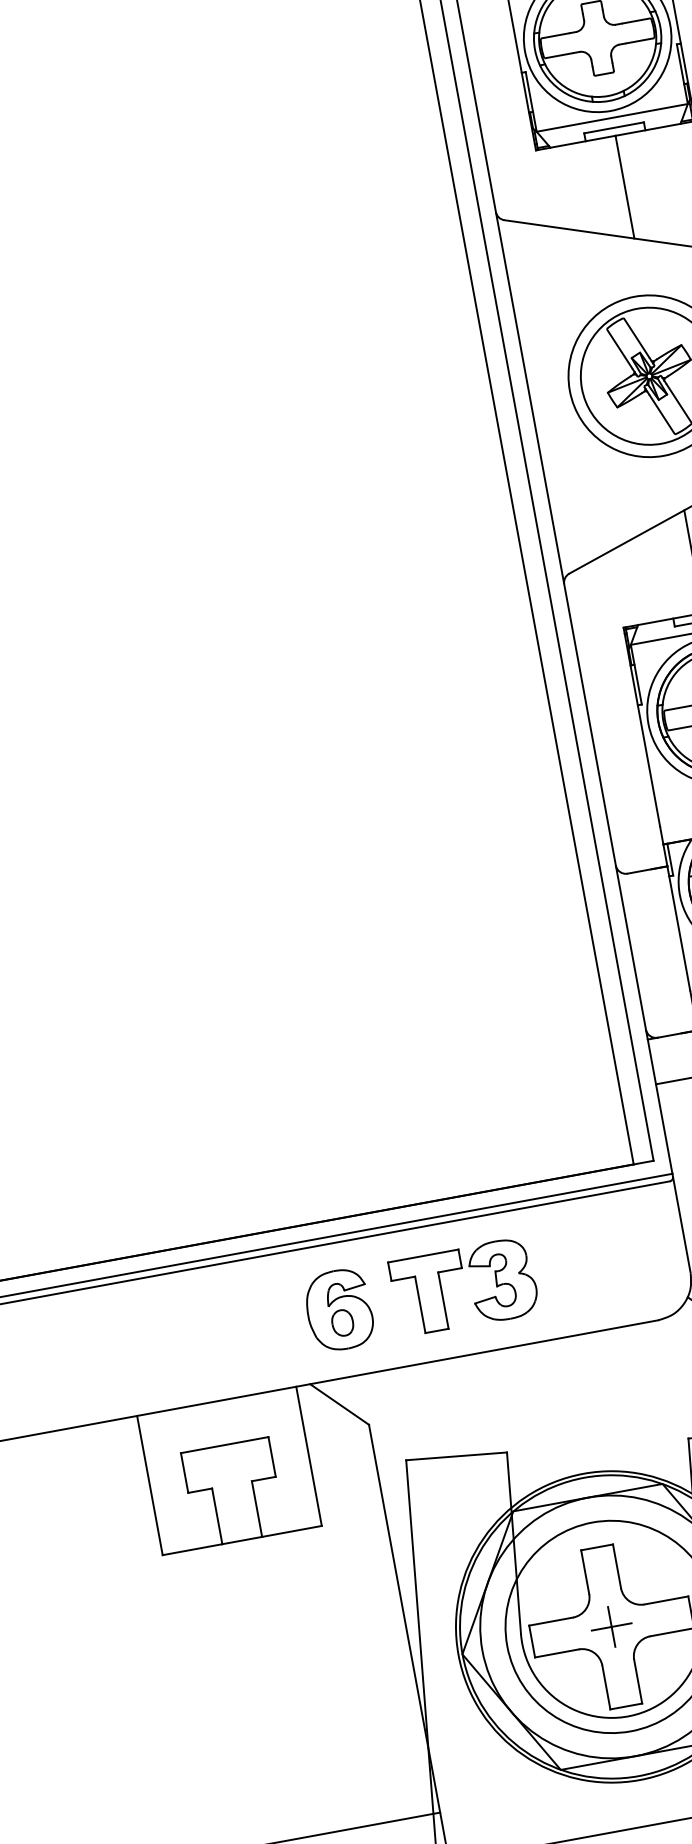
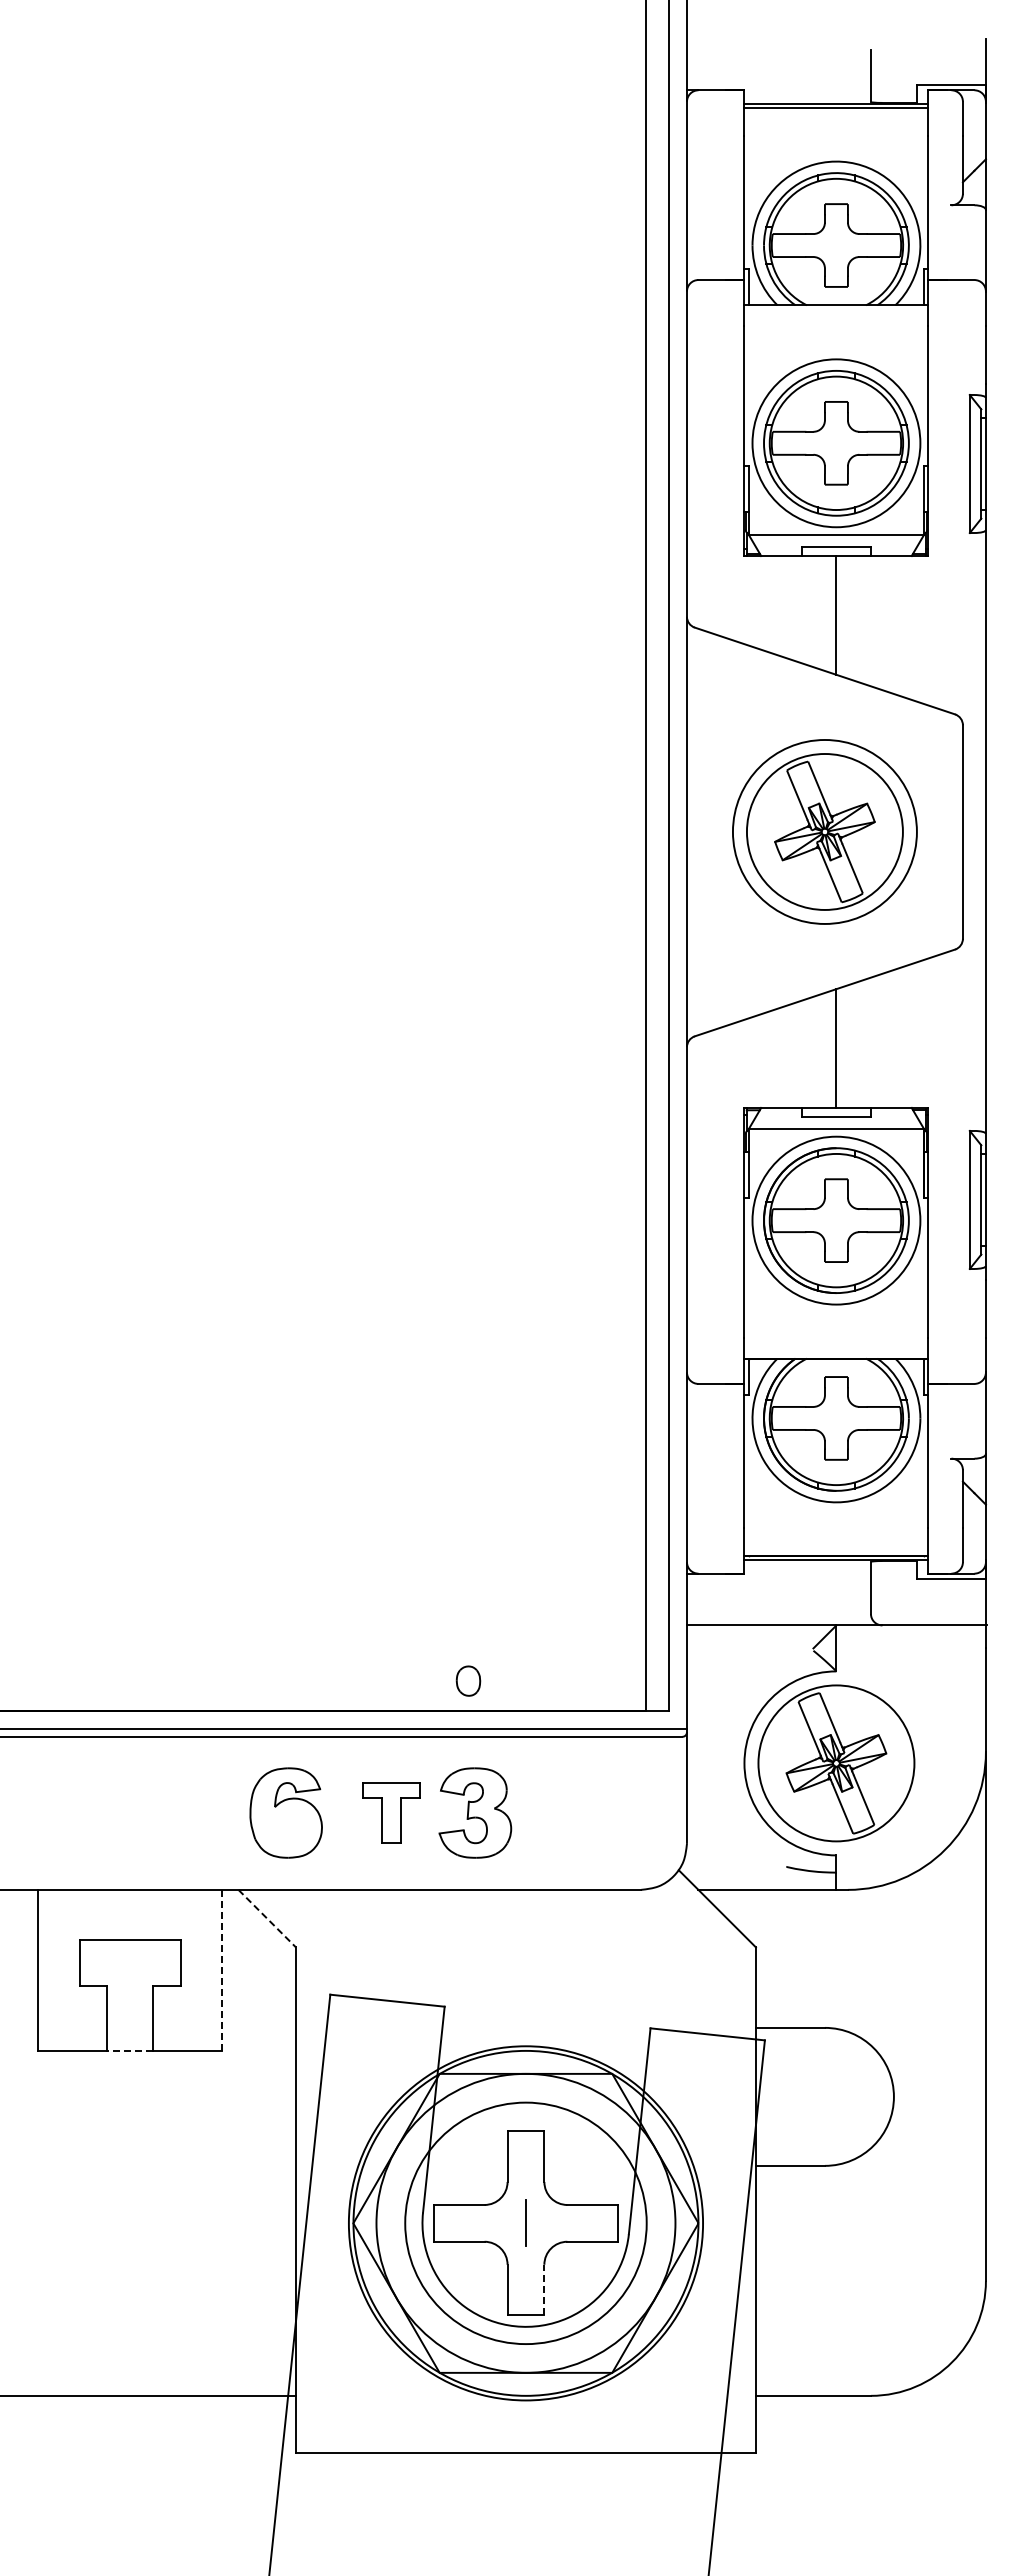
part: (430, 1292) -> (391, 1812), size x0.7
part: (342, 1322) -> (468, 1680), moved
line: (339, 1404) -> (267, 1918), solid -> dashed
line: (308, 1455) -> (222, 1969), solid -> dashed
line: (242, 1540) -> (130, 2050), solid -> dashed
line: (611, 1627) -> (525, 2223), removed
line: (638, 1681) -> (544, 2289), solid -> dashed

